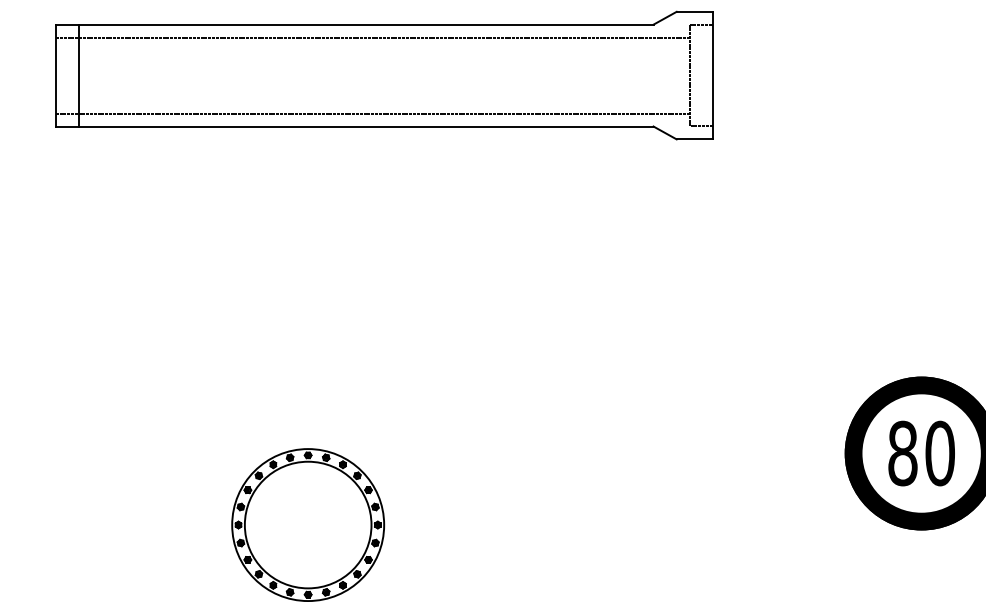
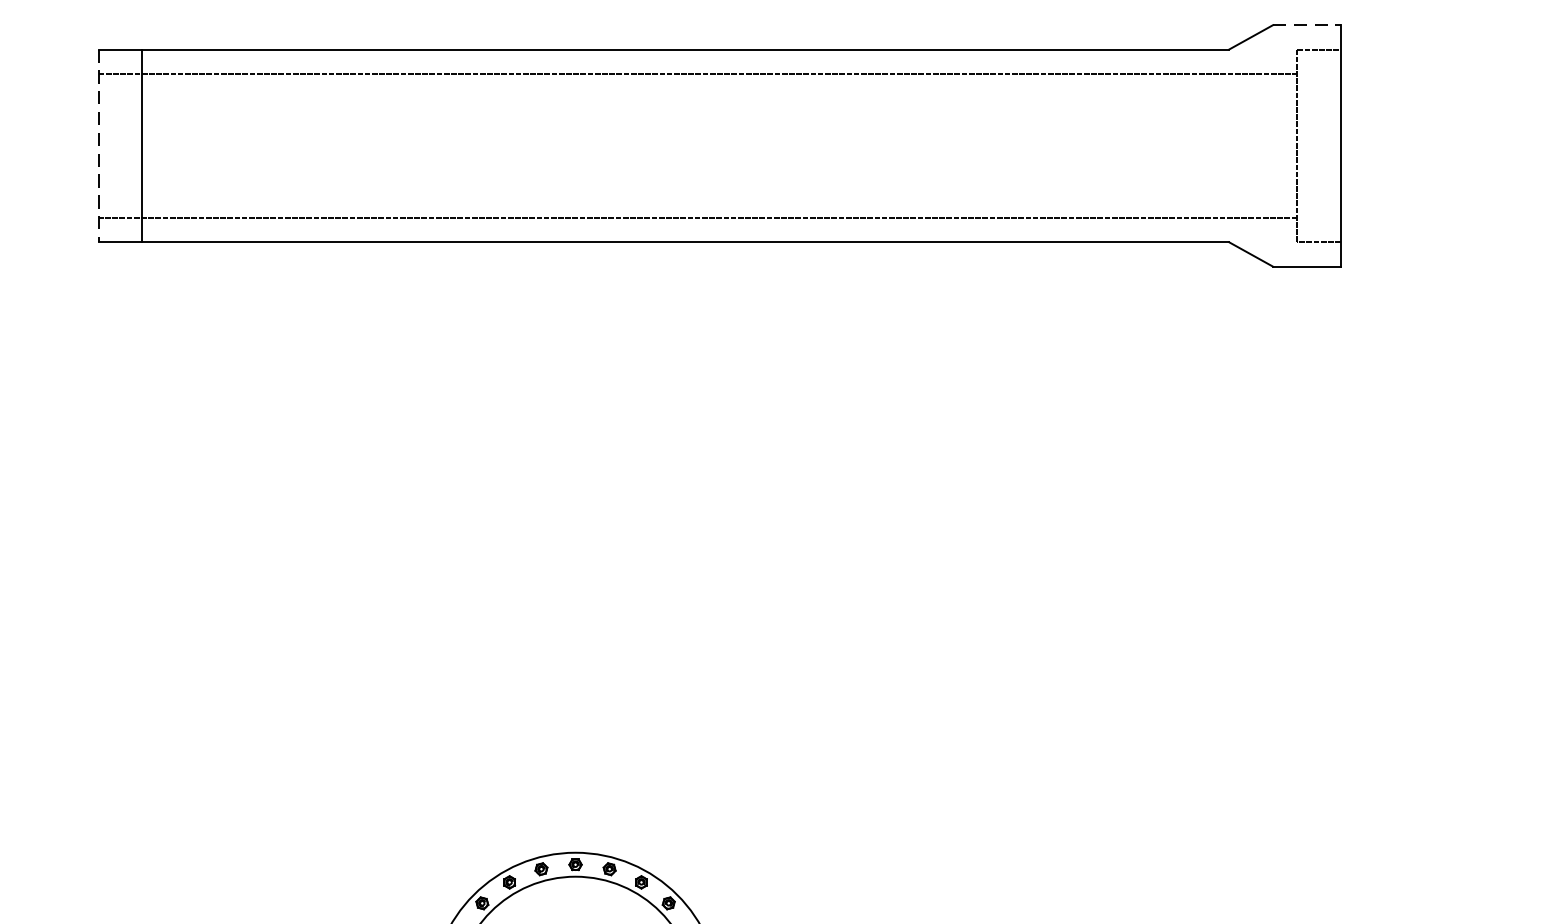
line: (694, 11) -> (1306, 24), solid -> dashed
line: (56, 75) -> (99, 145), solid -> dashed

